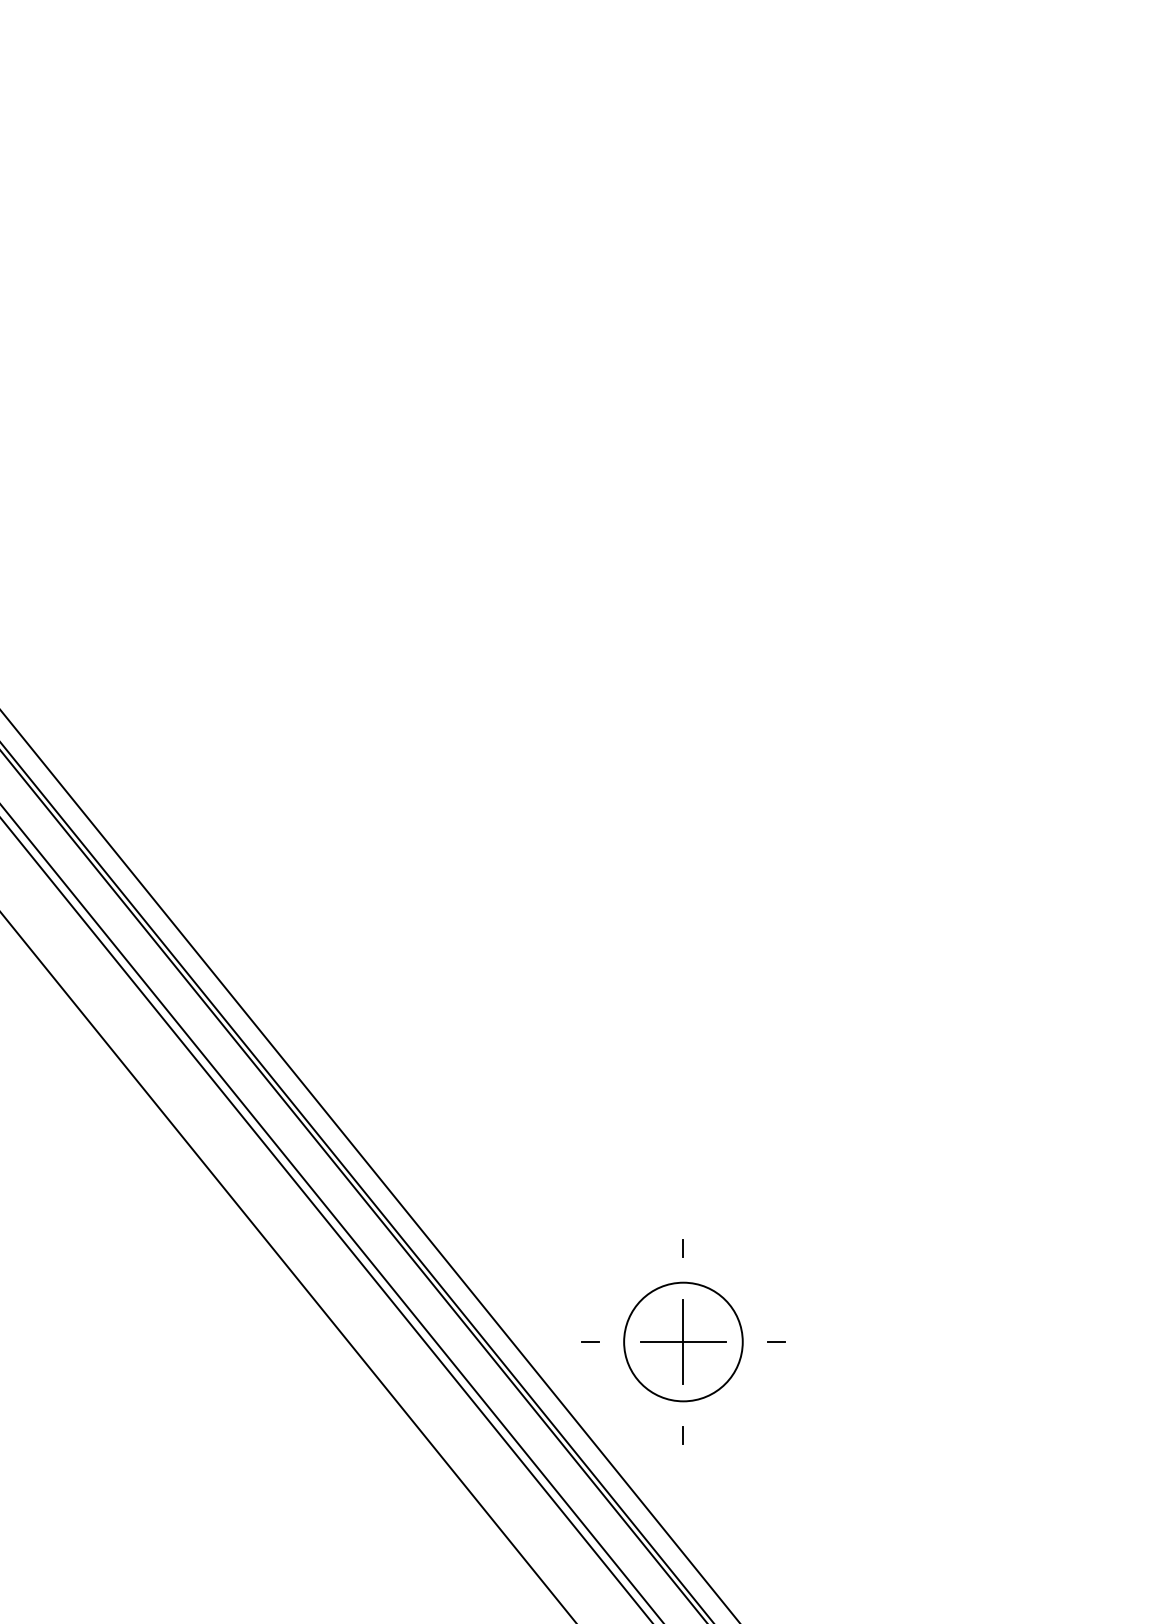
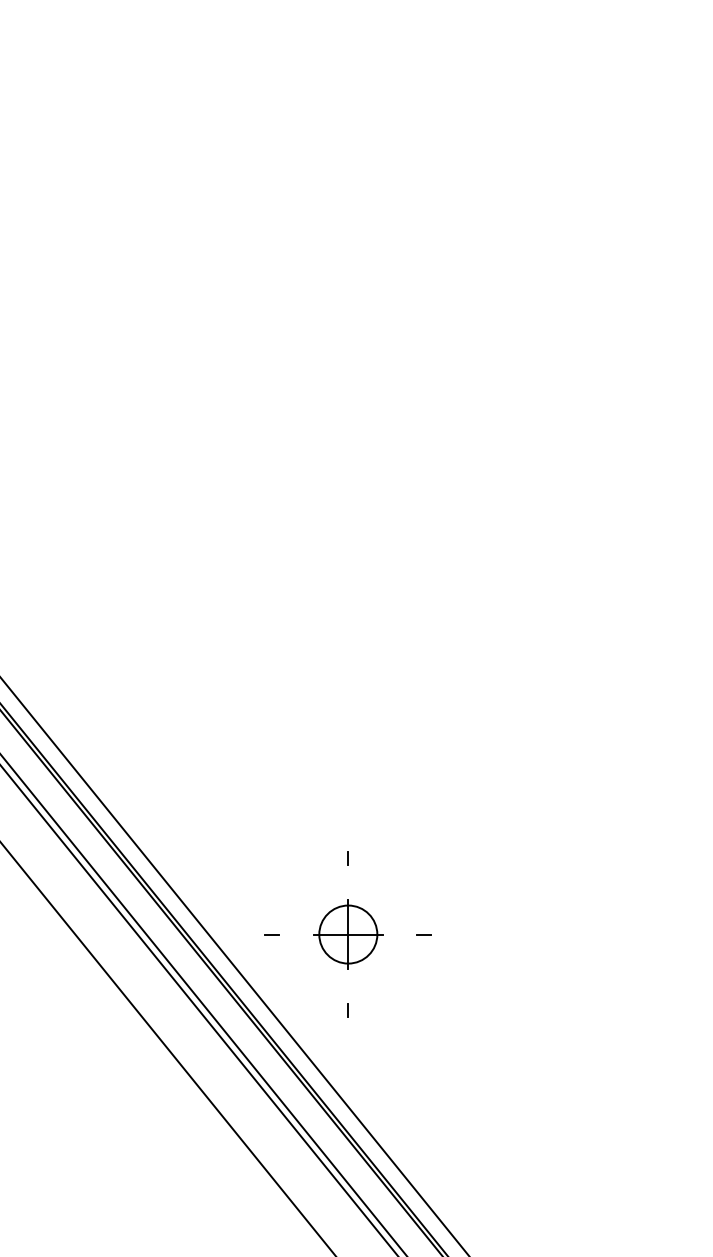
circle: (683, 1341) -> (348, 934), size x0.6

